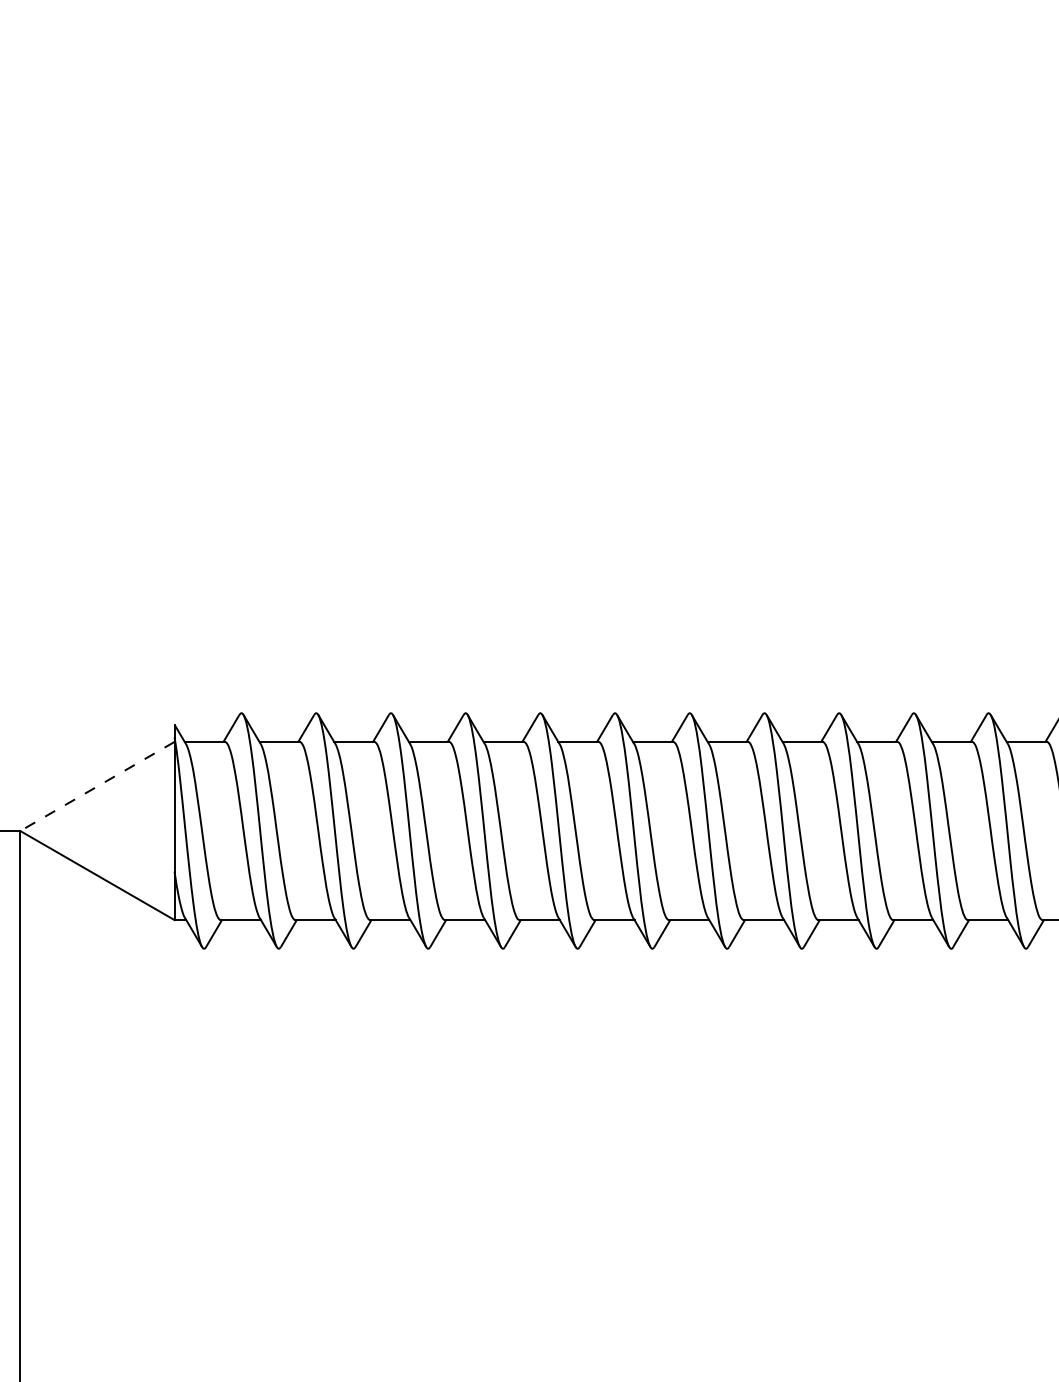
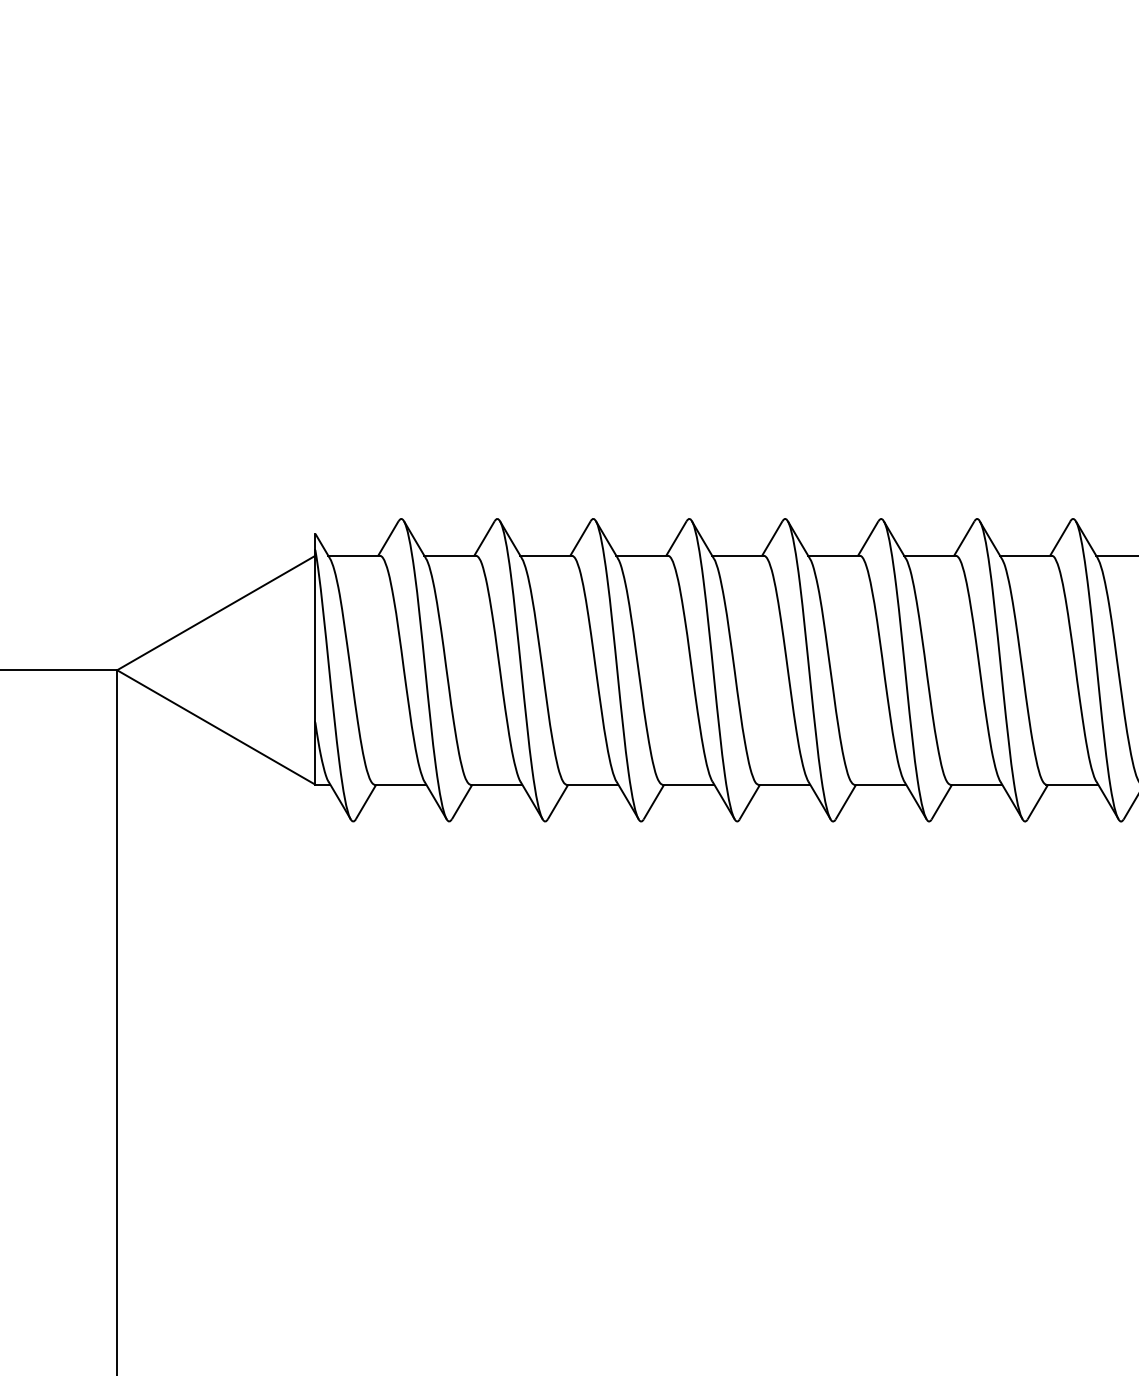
line: (97, 786) -> (216, 613), dashed -> solid

